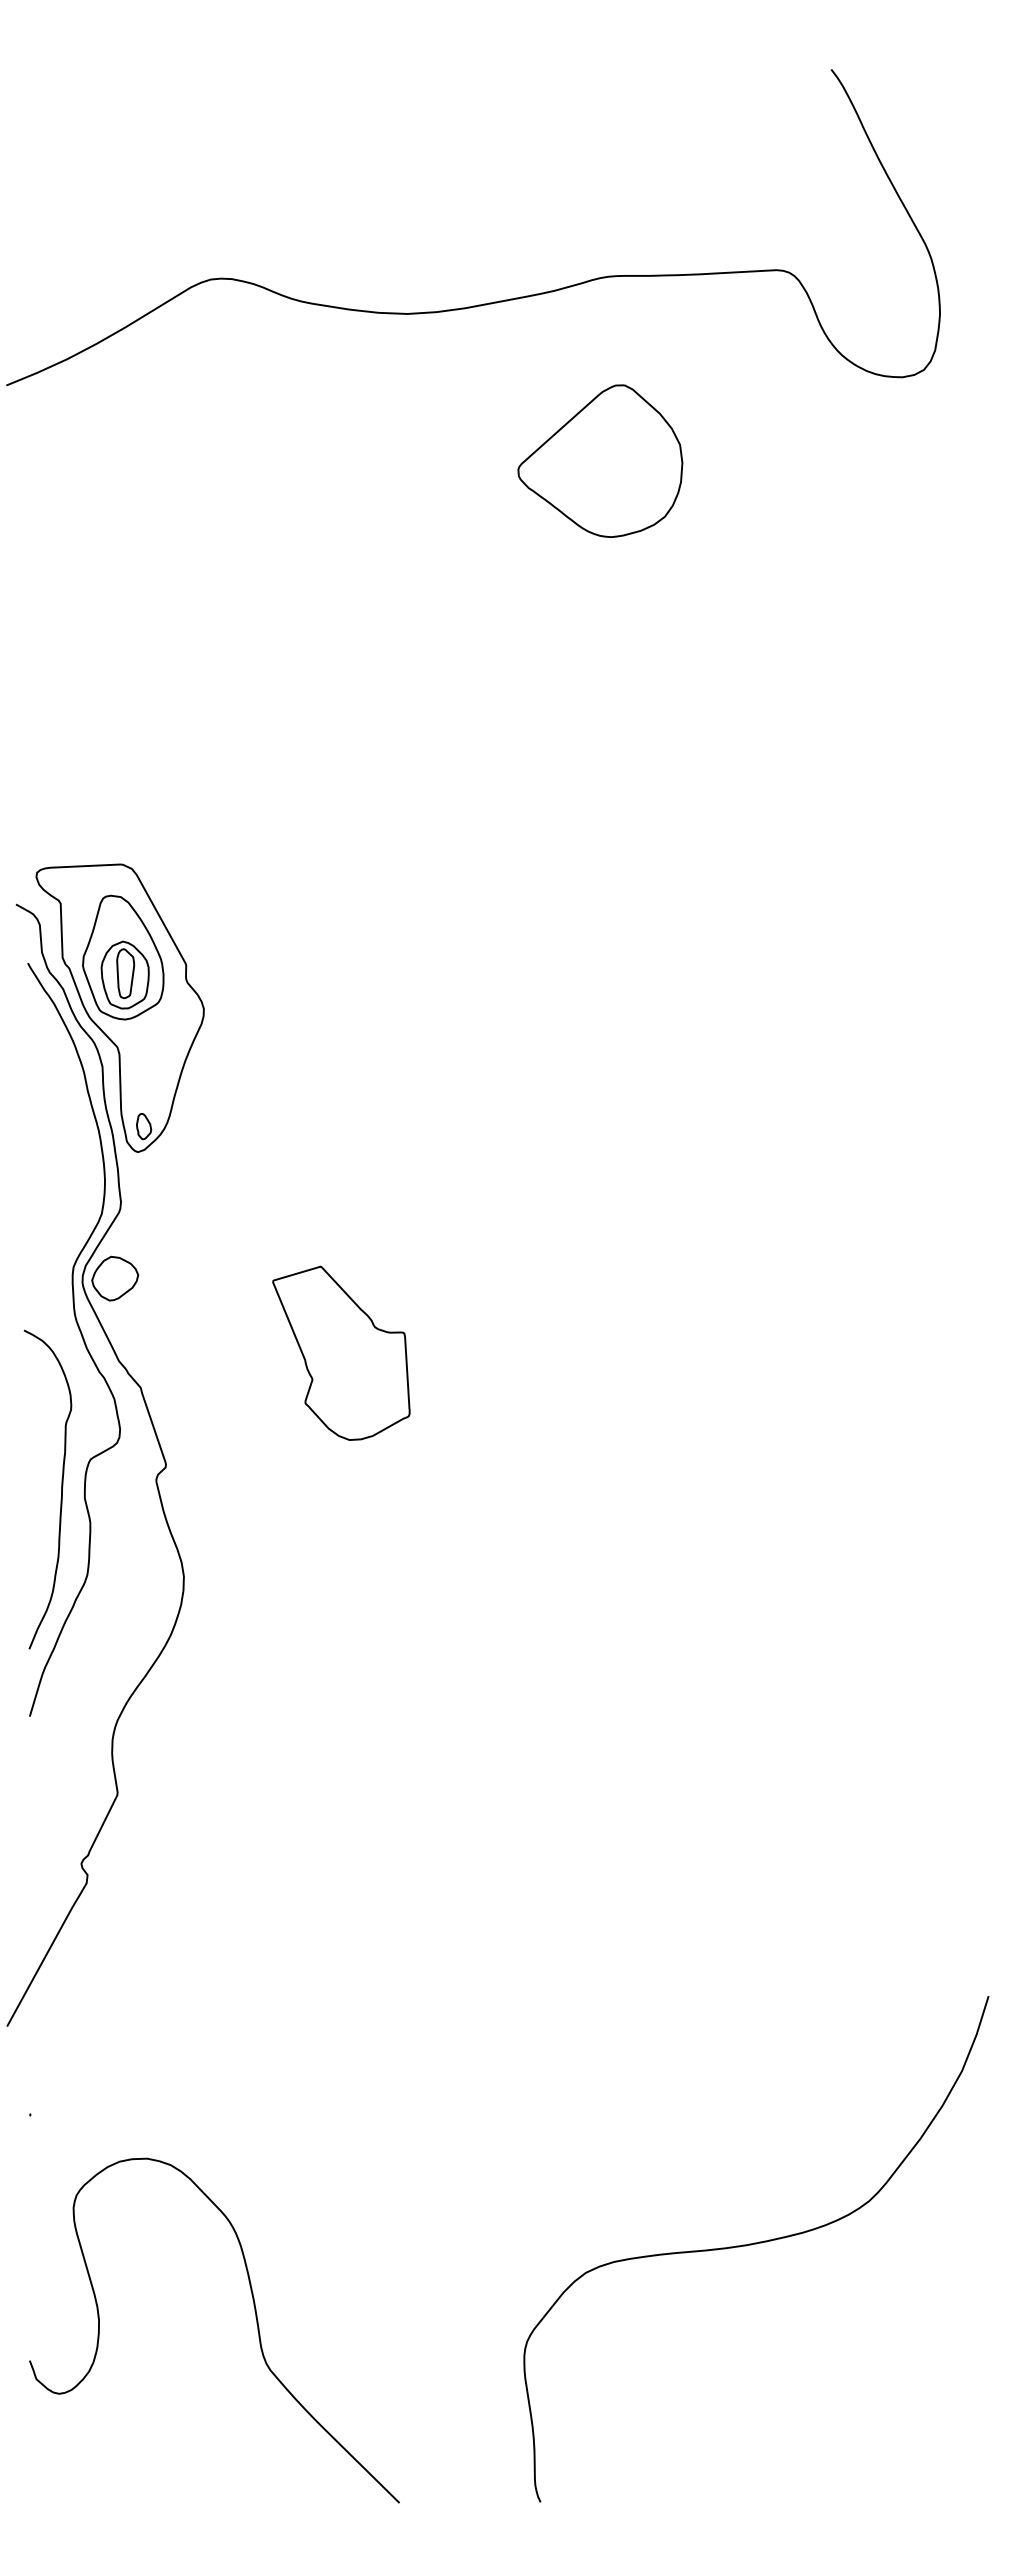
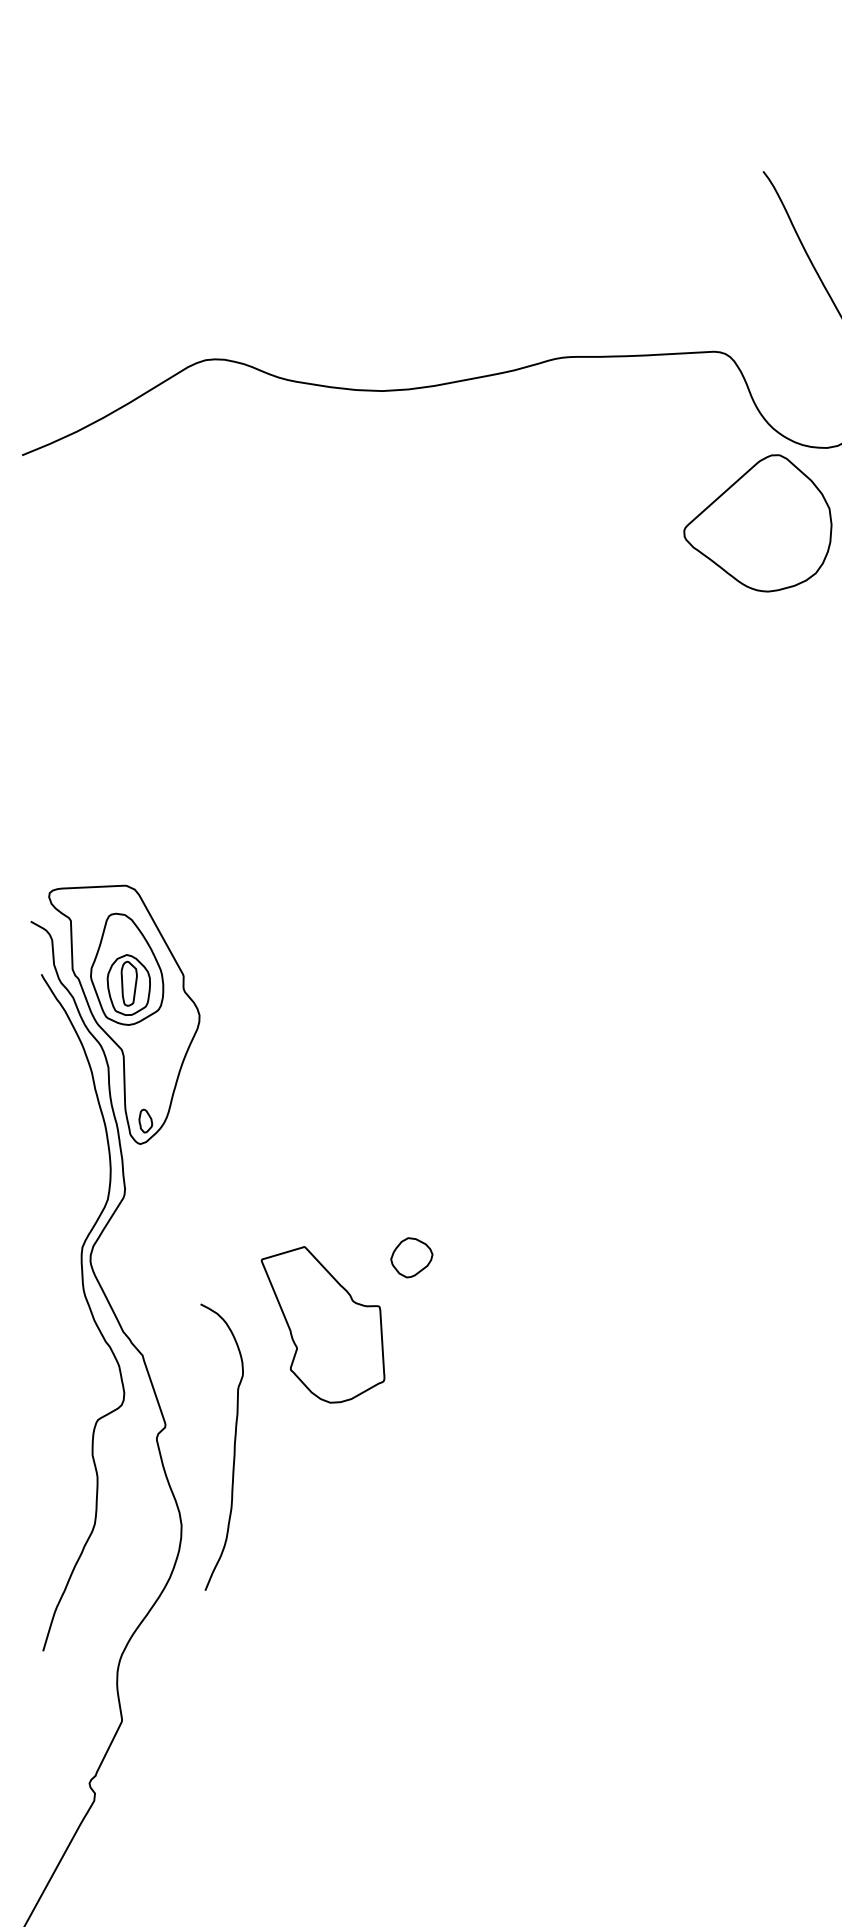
part: (600, 460) -> (758, 522), moved
part: (115, 1278) -> (412, 1257), moved
curve: (61, 1489) -> (234, 1447), moved

